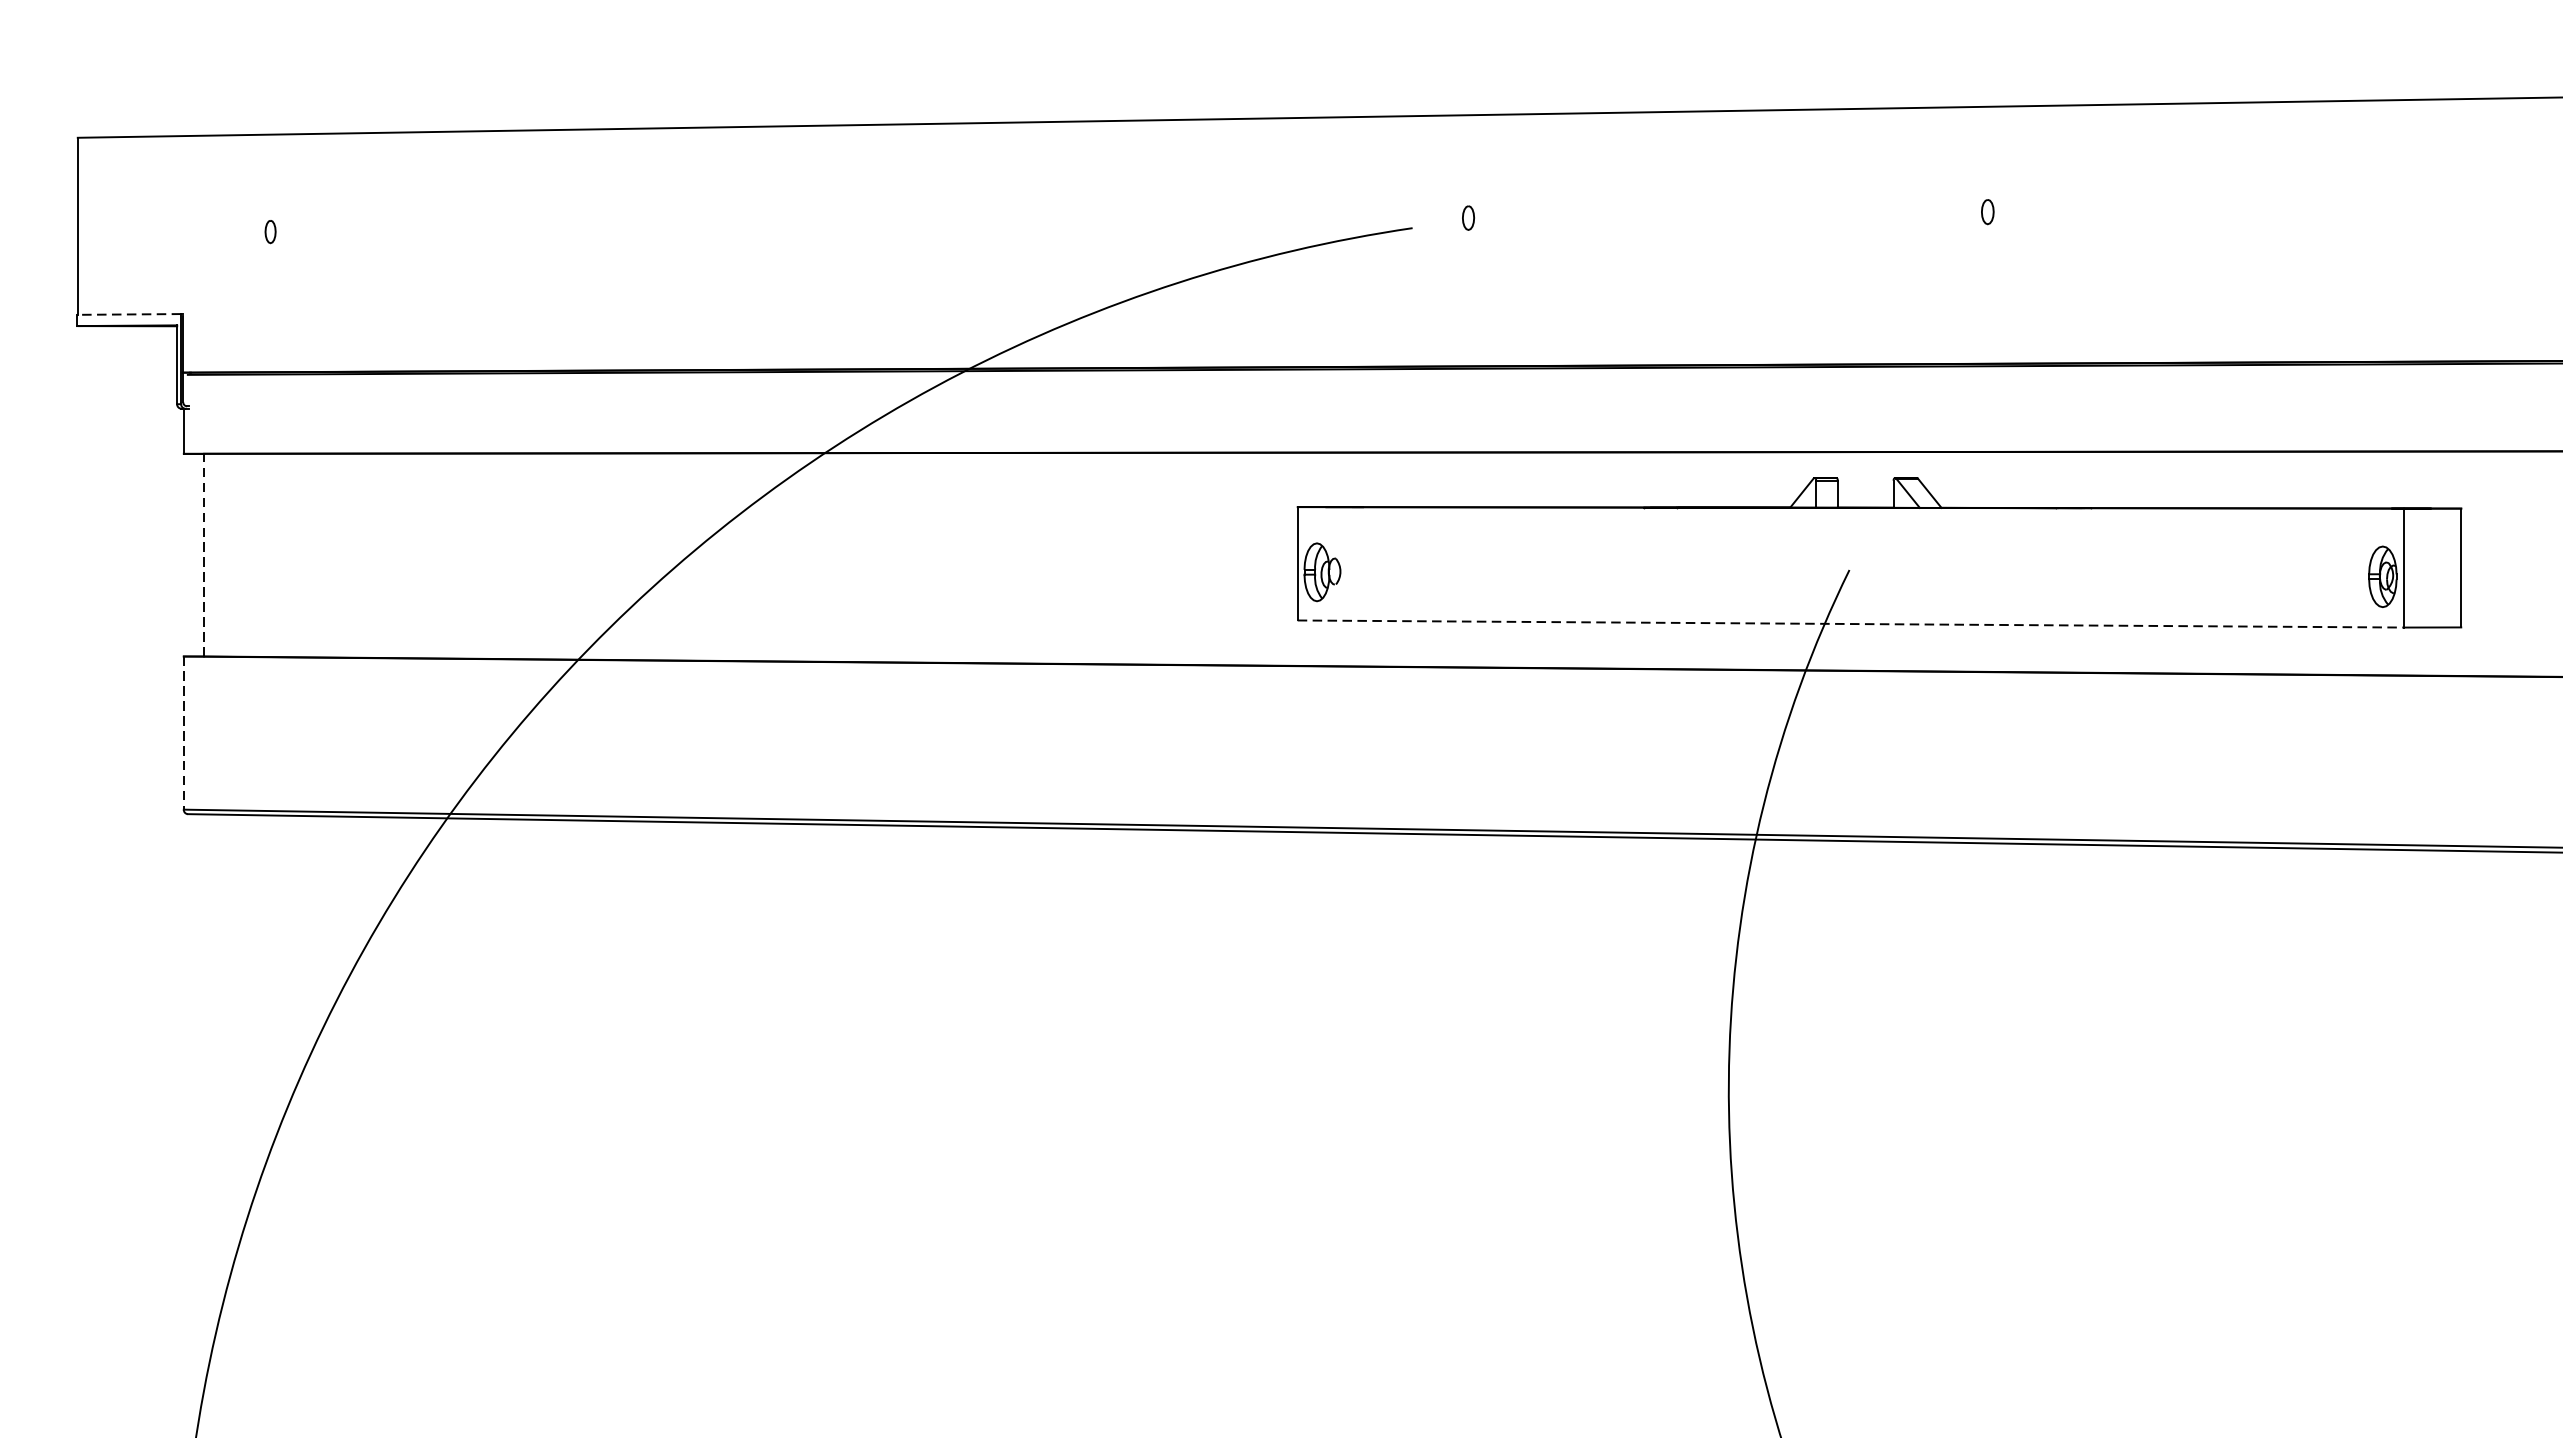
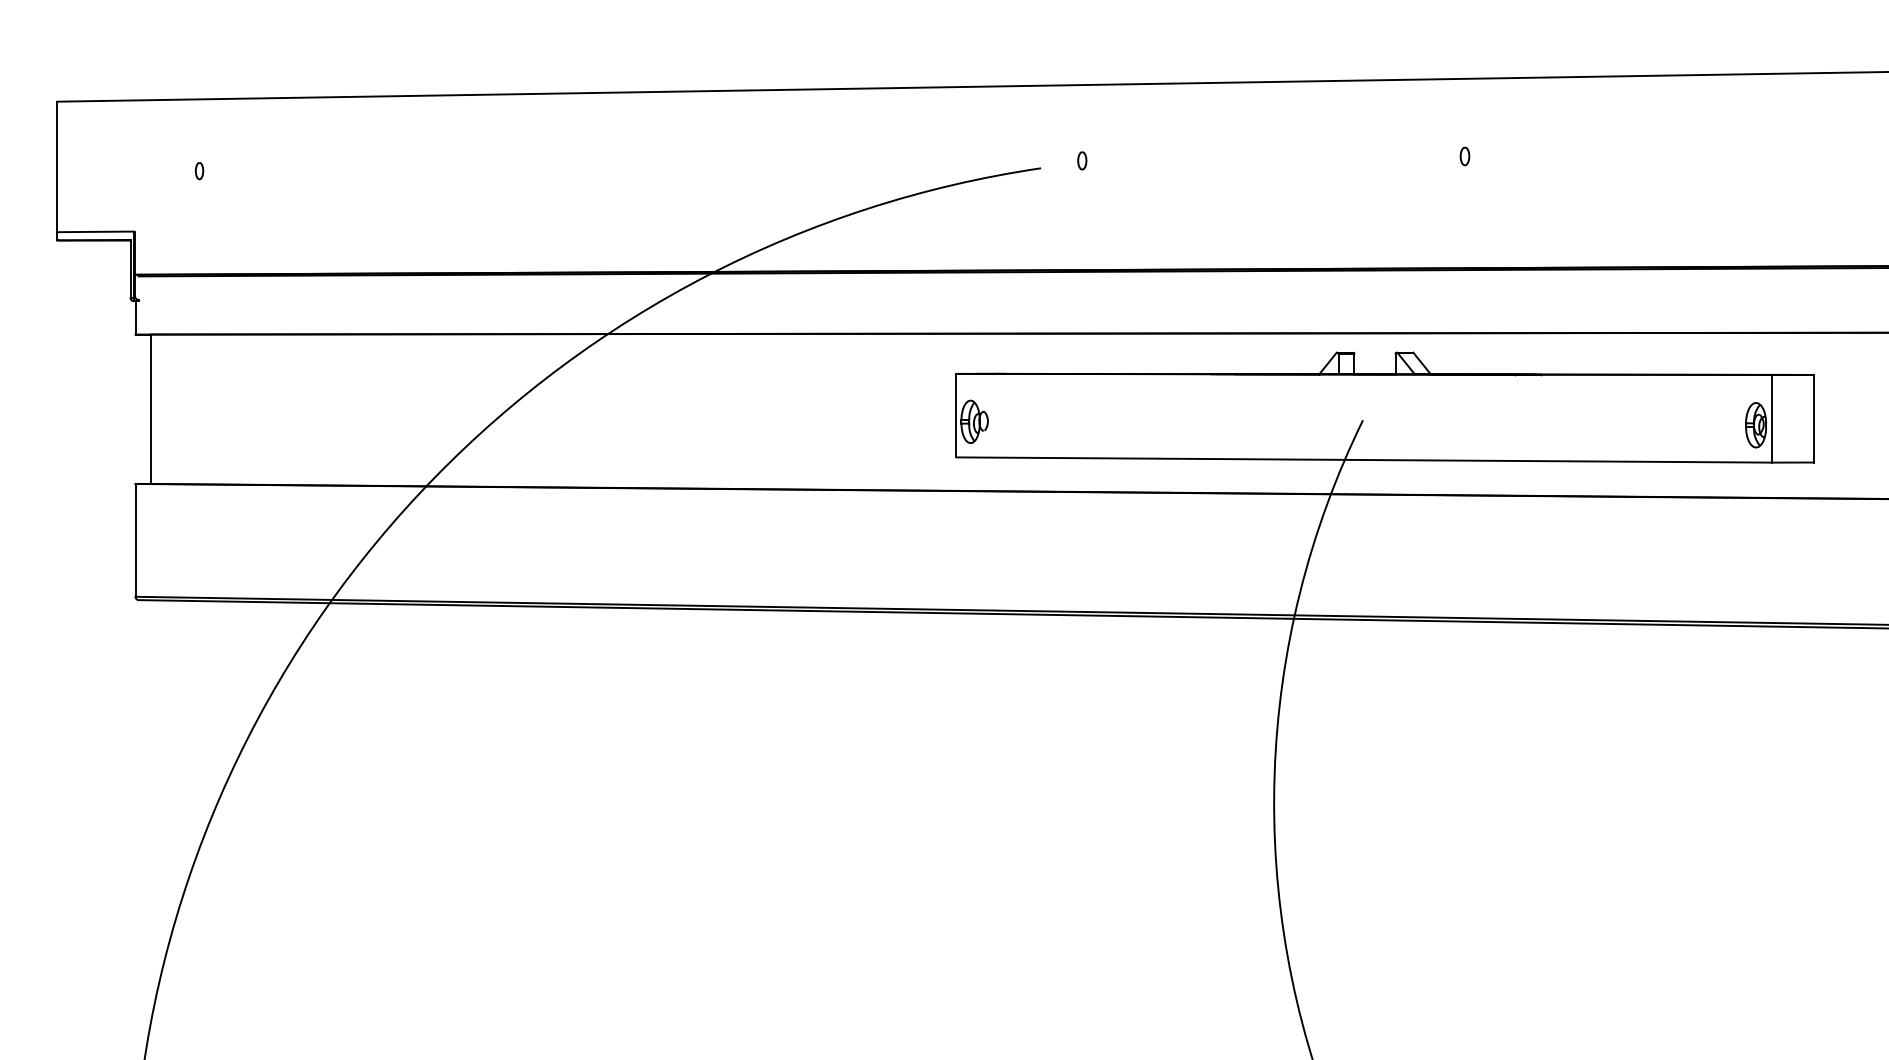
line: (128, 313) -> (94, 231), dashed -> solid
line: (204, 555) -> (150, 409), dashed -> solid
line: (1851, 624) -> (1364, 460), dashed -> solid
line: (183, 733) -> (135, 540), dashed -> solid

